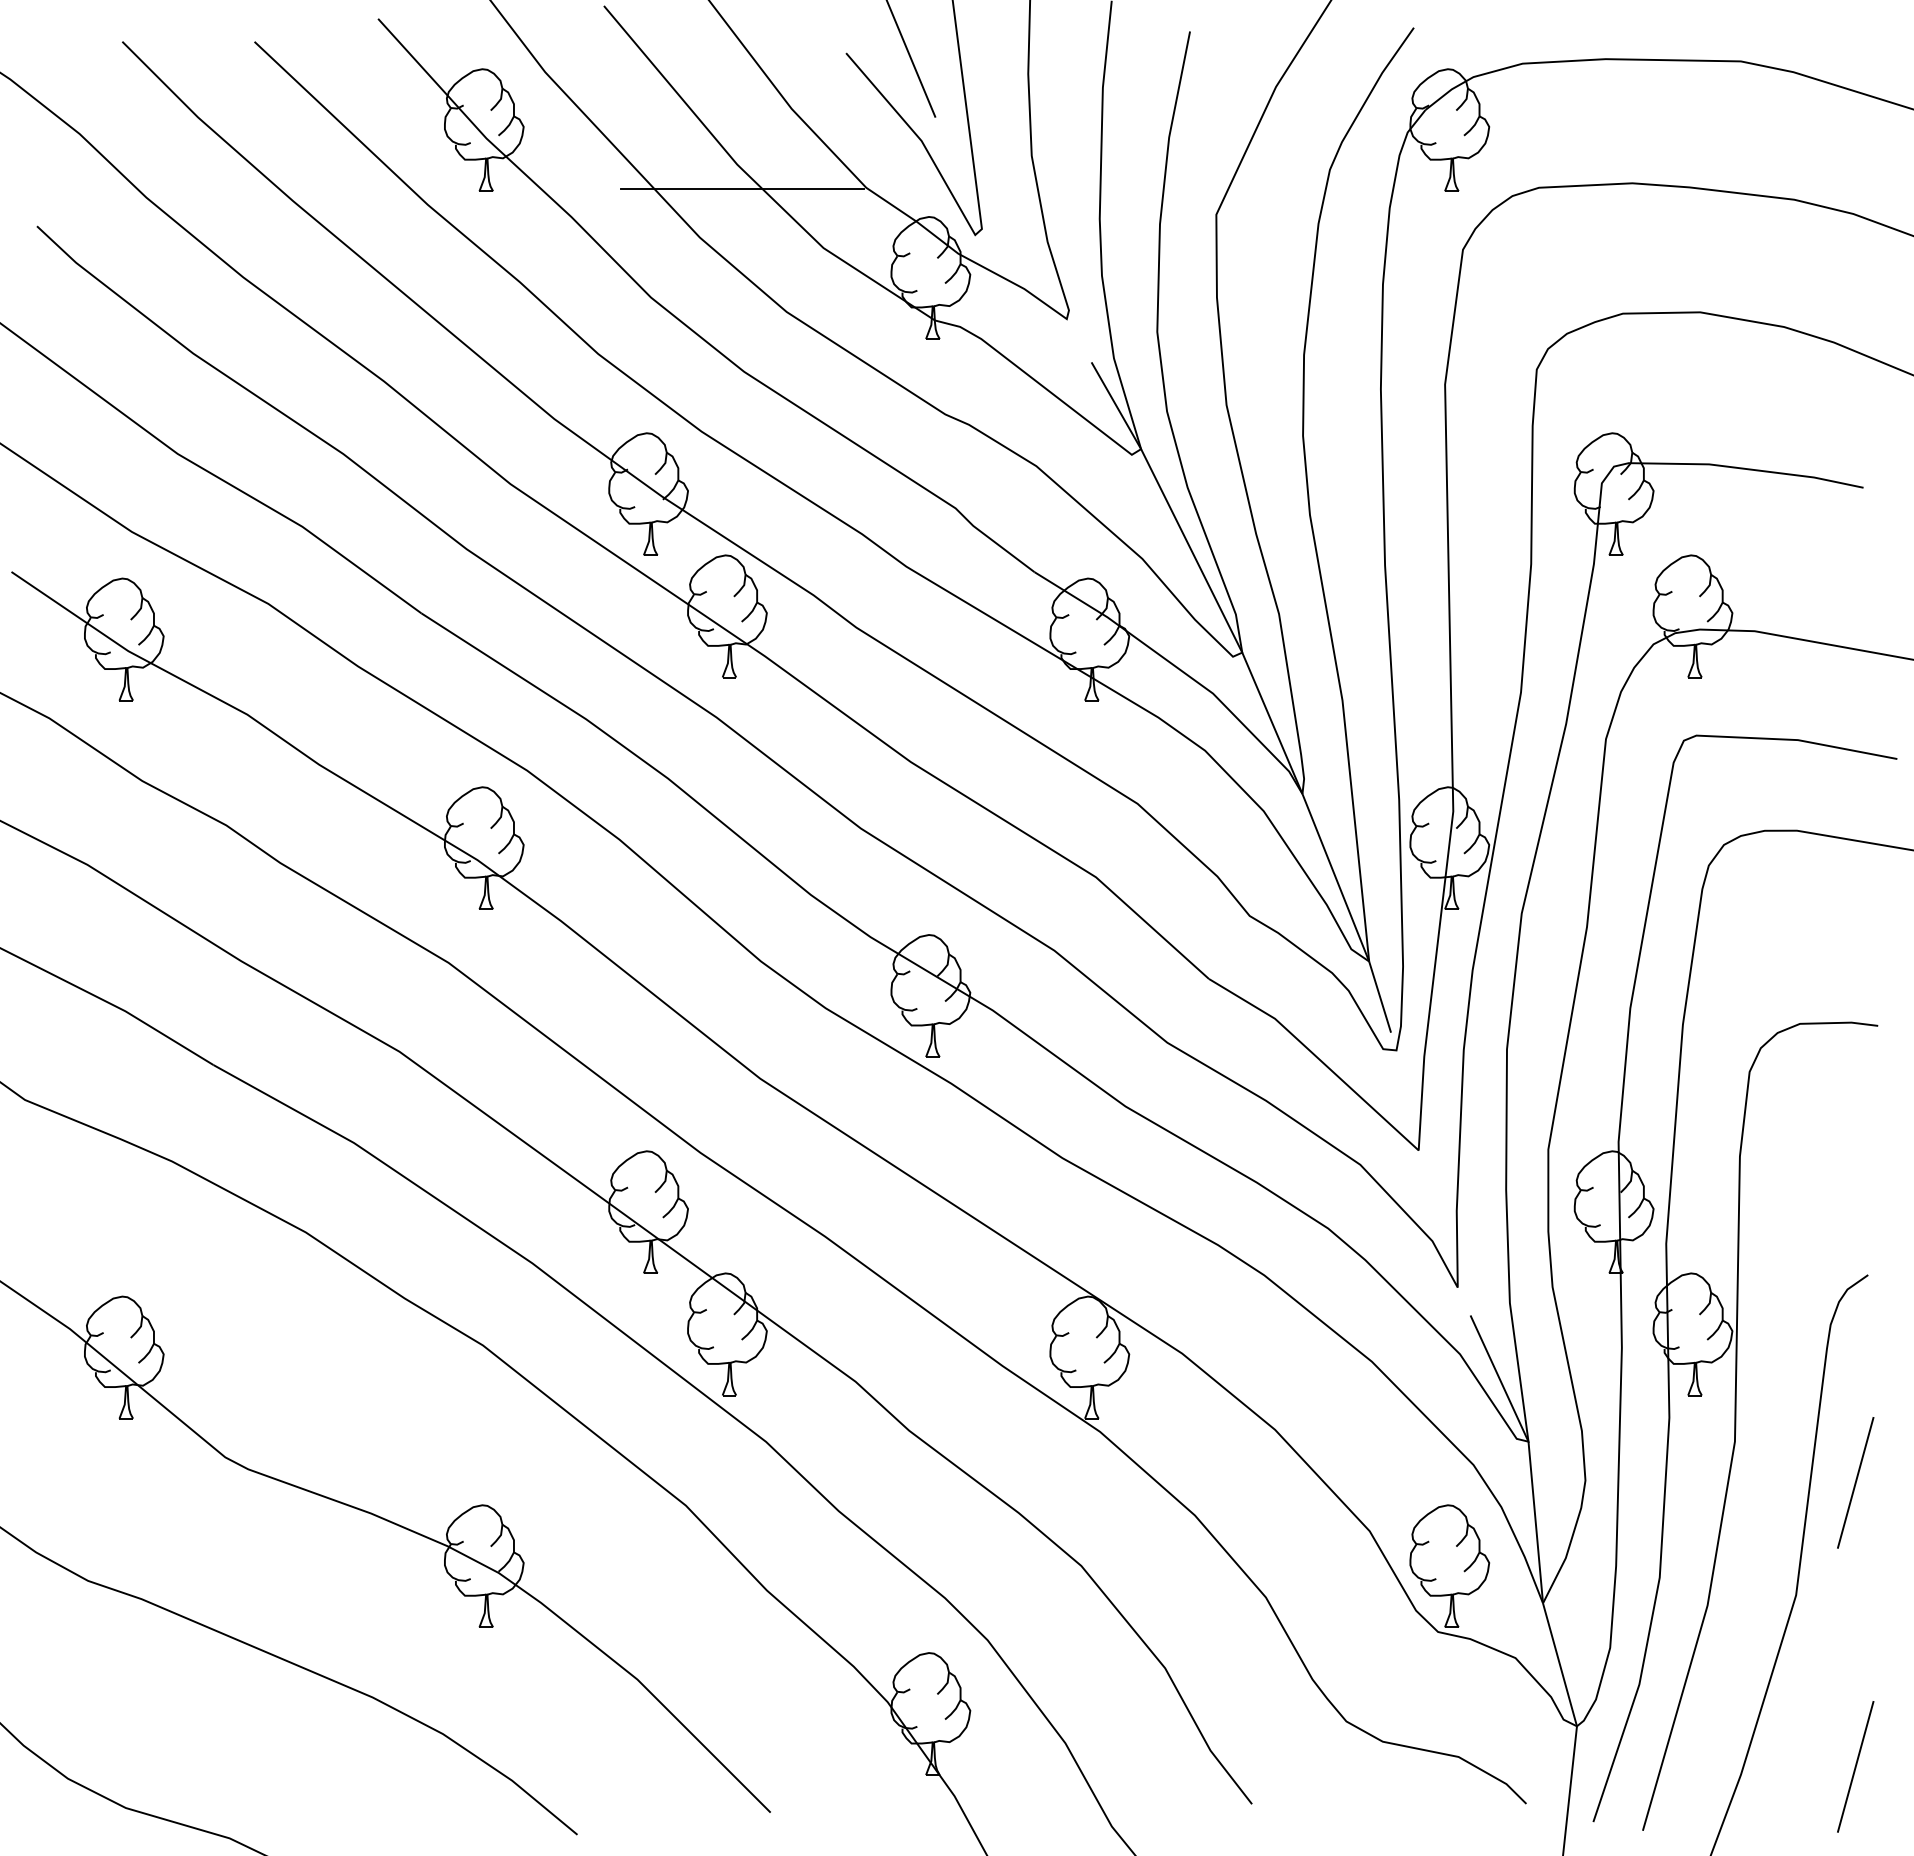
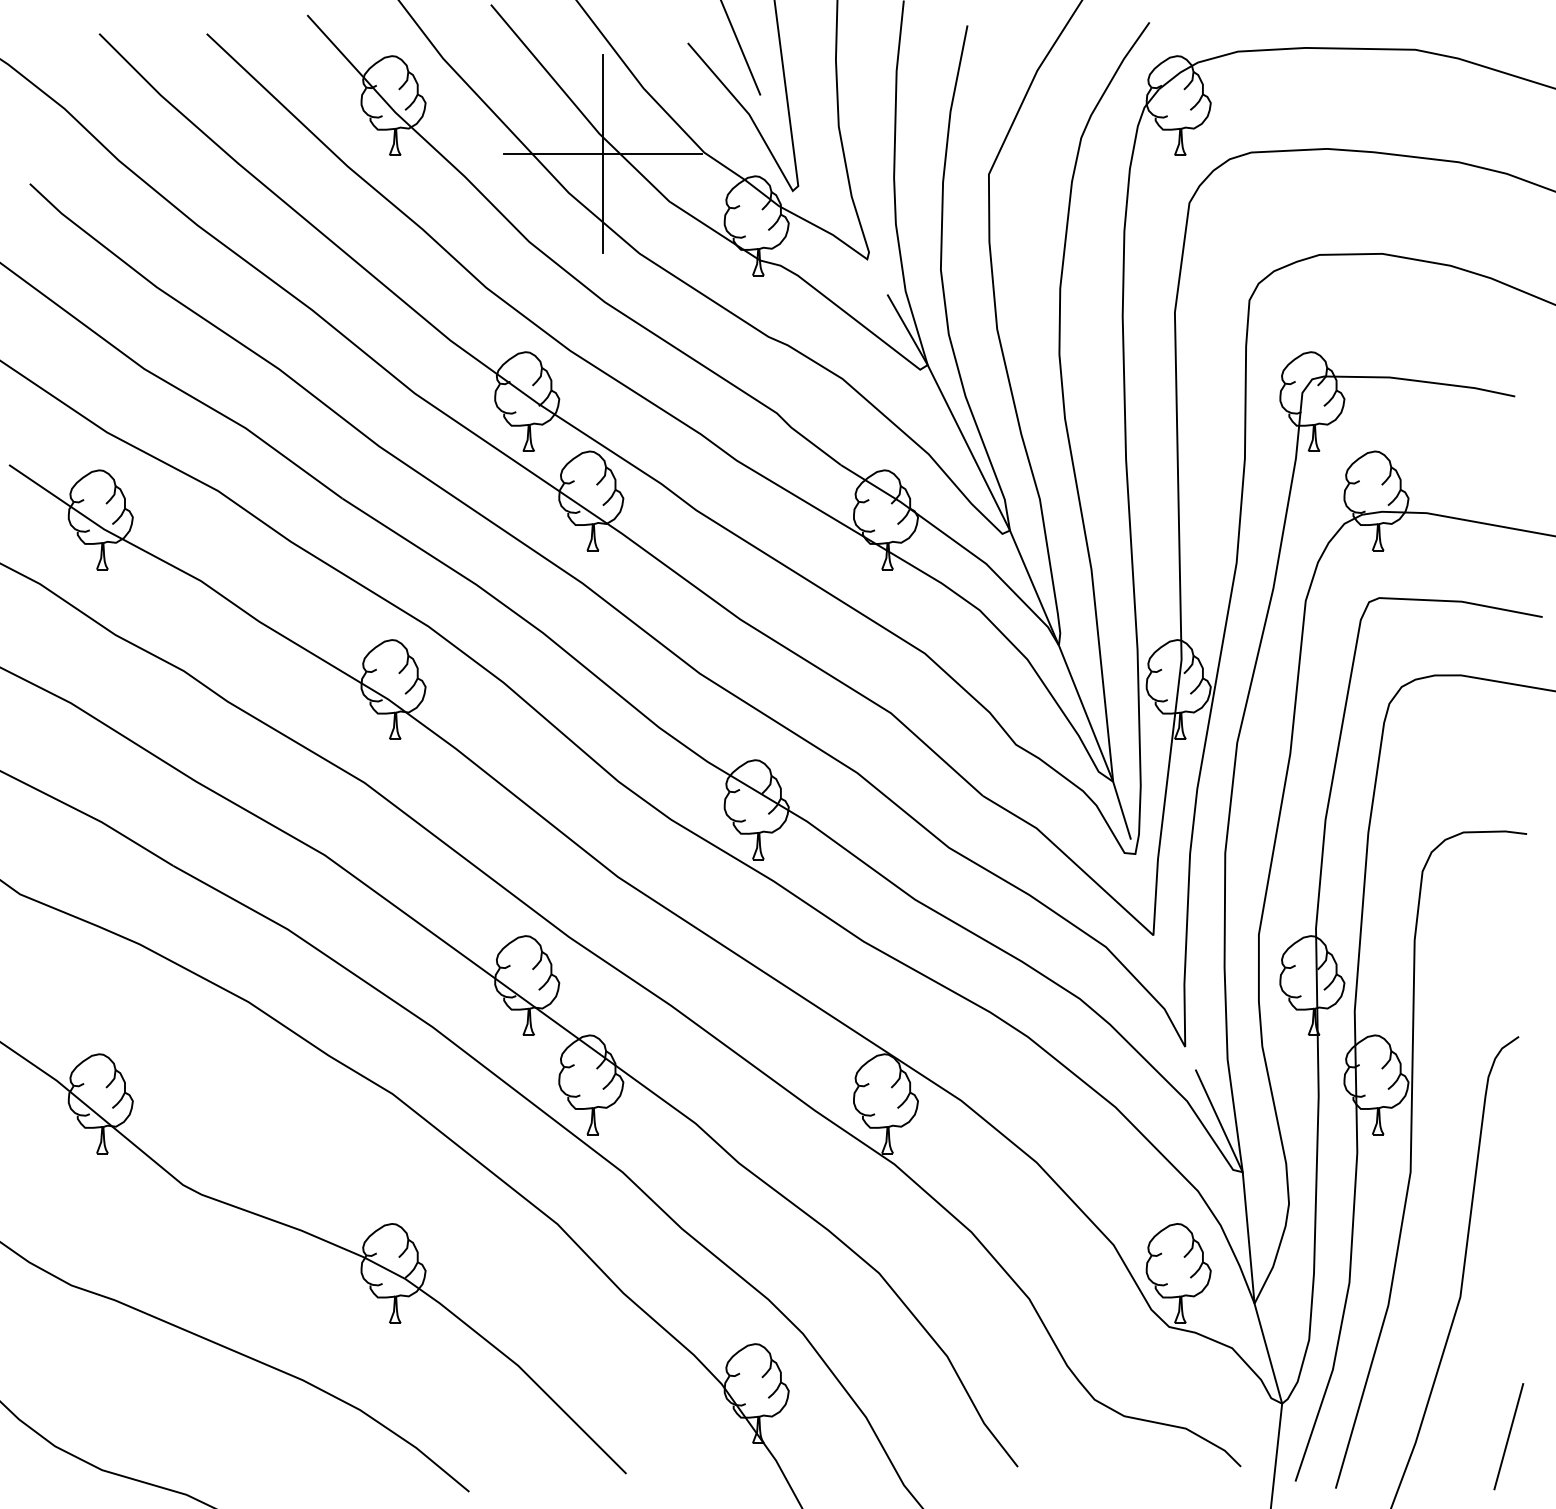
line: (742, 188) -> (603, 153), added
line: (1855, 1482) -> (1508, 1205), removed

